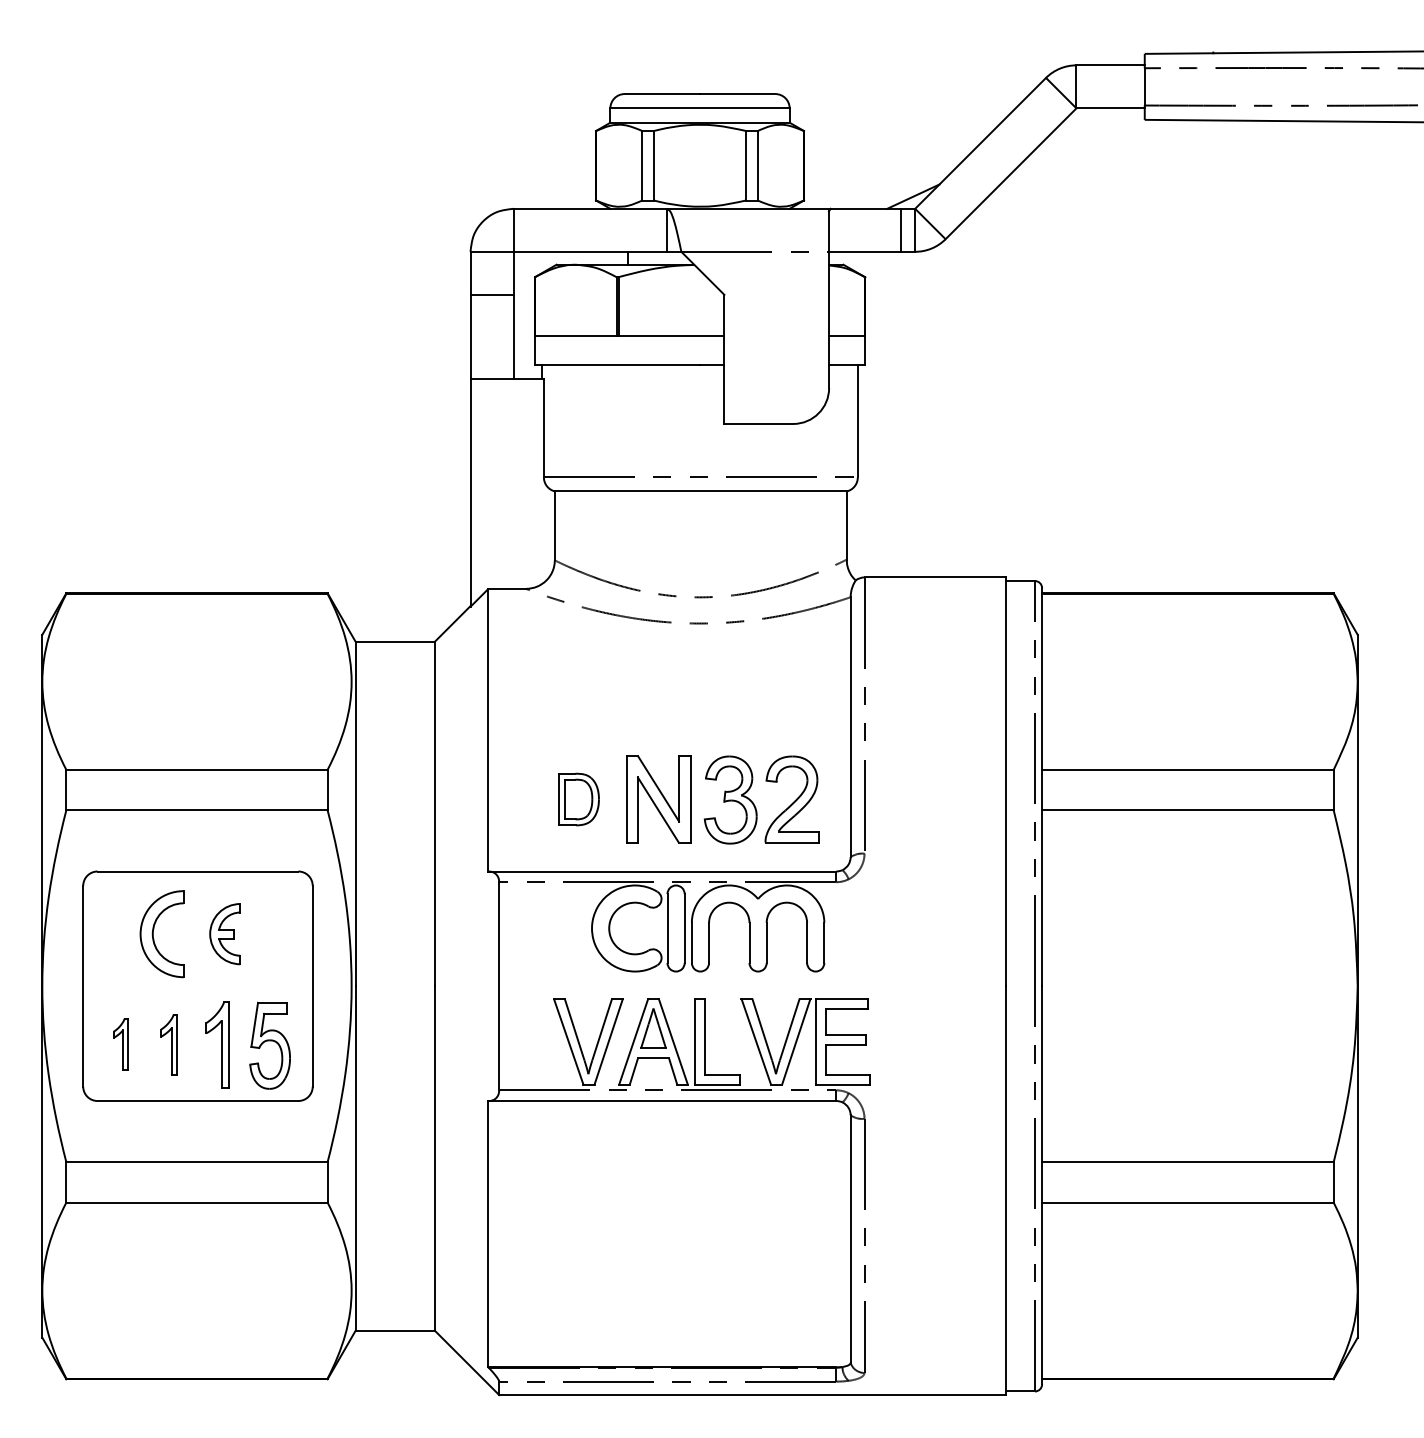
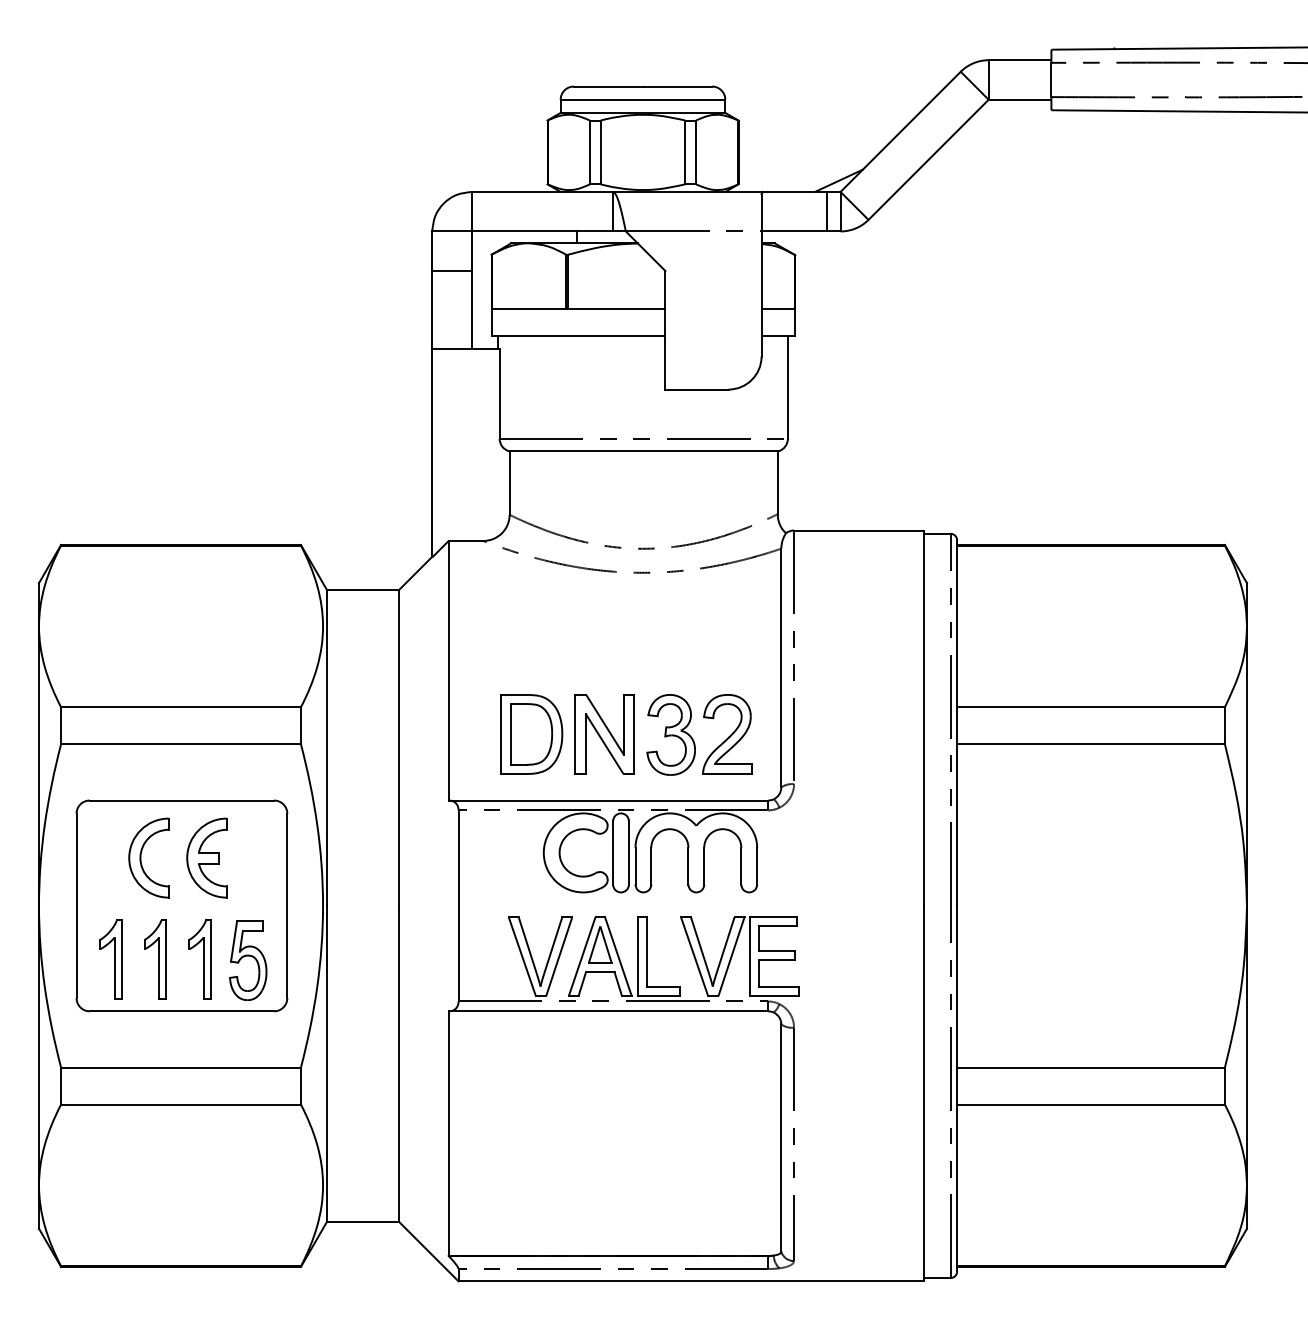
part: (578, 799) -> (531, 734), size x1.67
part: (224, 933) -> (206, 857), size x1.43
part: (120, 1044) -> (110, 959), size x1.67
part: (169, 1044) -> (155, 959), size x1.43

